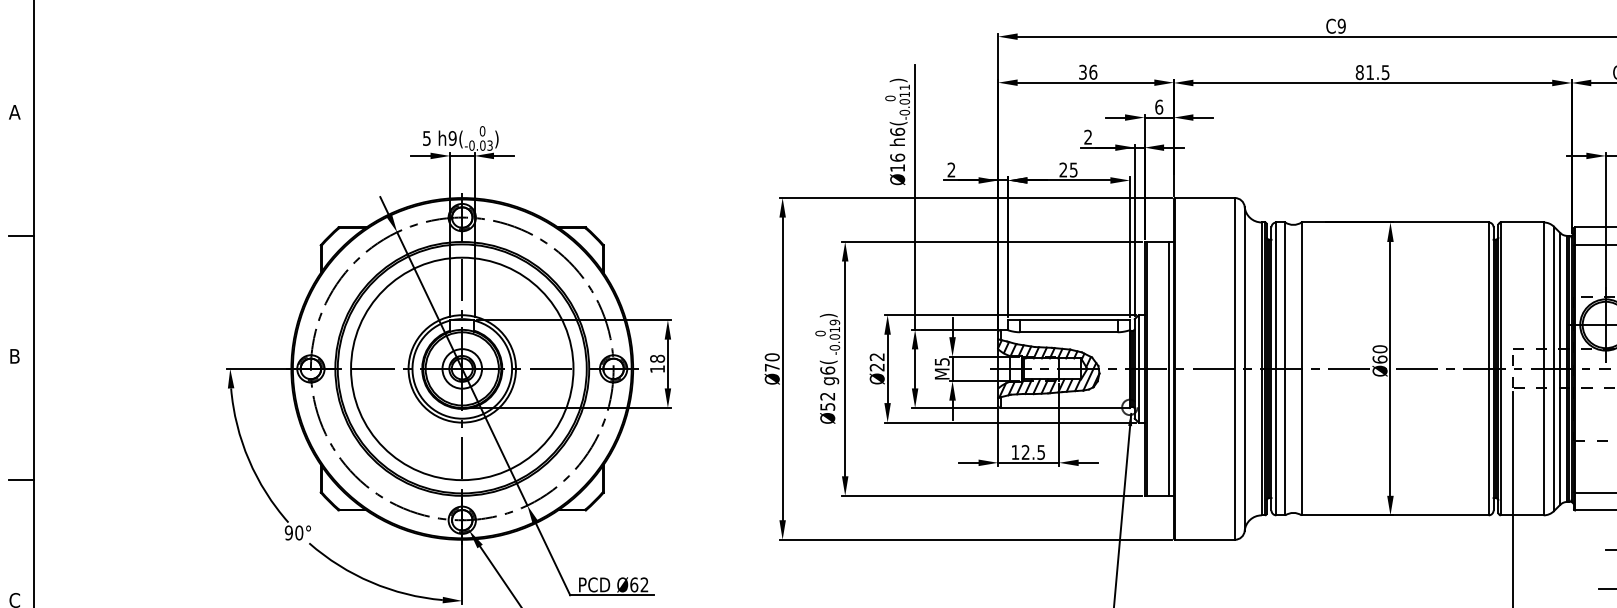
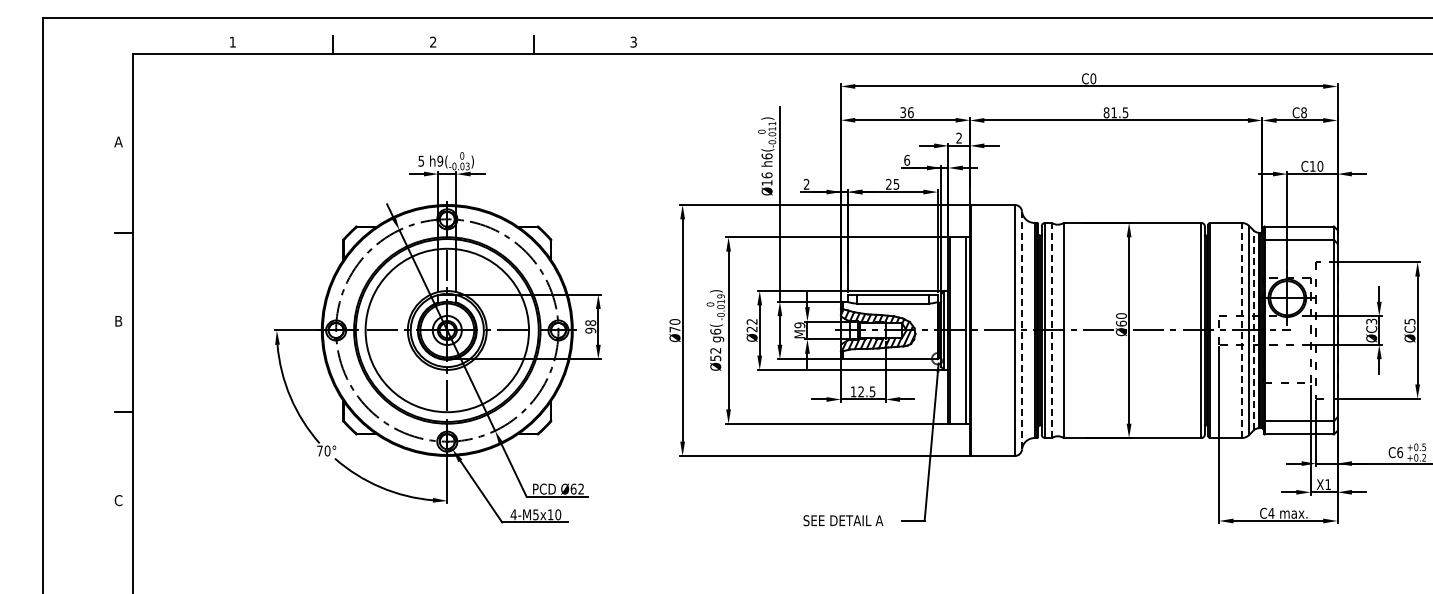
text: (1341, 25) -> (1093, 78), C9 -> C0
text: (1159, 106) -> (959, 137), 6 -> 2
text: (1088, 136) -> (907, 159), 2 -> 6
text: (941, 362) -> (799, 325), M5 -> M9
text: (657, 368) -> (590, 330), 18 -> 98
line: (1245, 368) -> (1022, 330), solid -> dashed
line: (1284, 368) -> (1051, 330), solid -> dashed
line: (1543, 368) -> (1241, 330), solid -> dashed
line: (1559, 368) -> (1253, 330), solid -> dashed
text: (288, 532) -> (319, 450), 90° -> 70°

